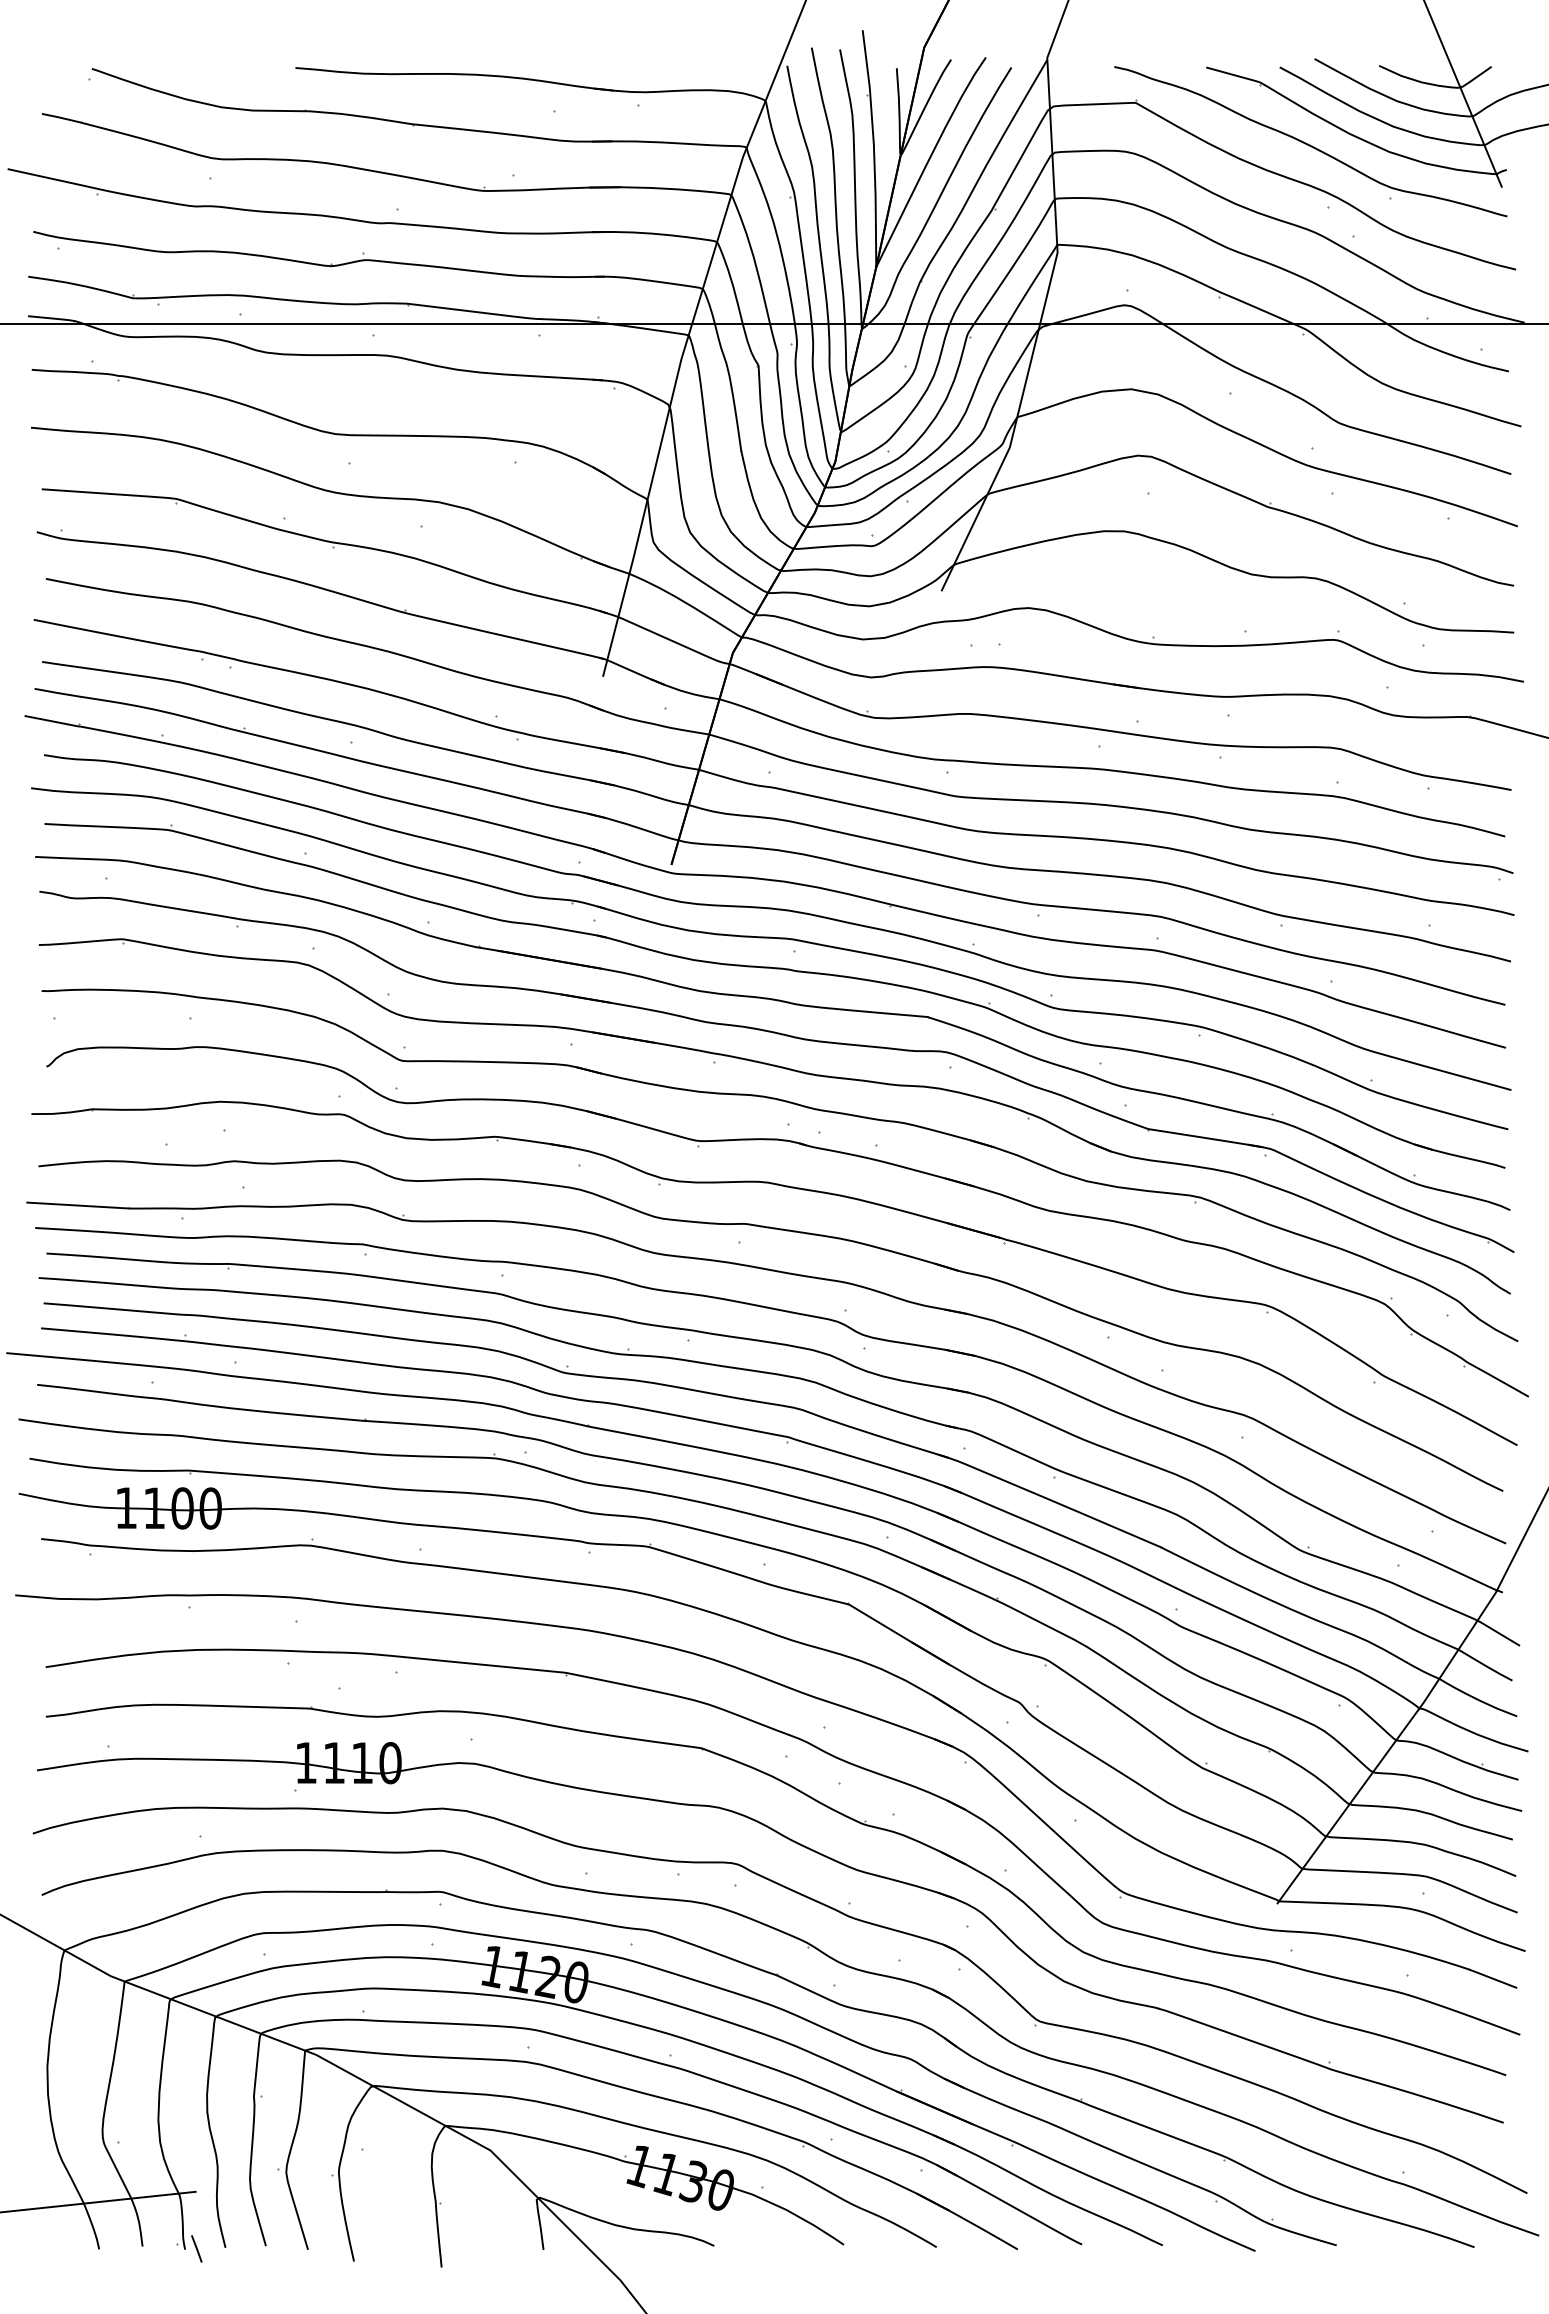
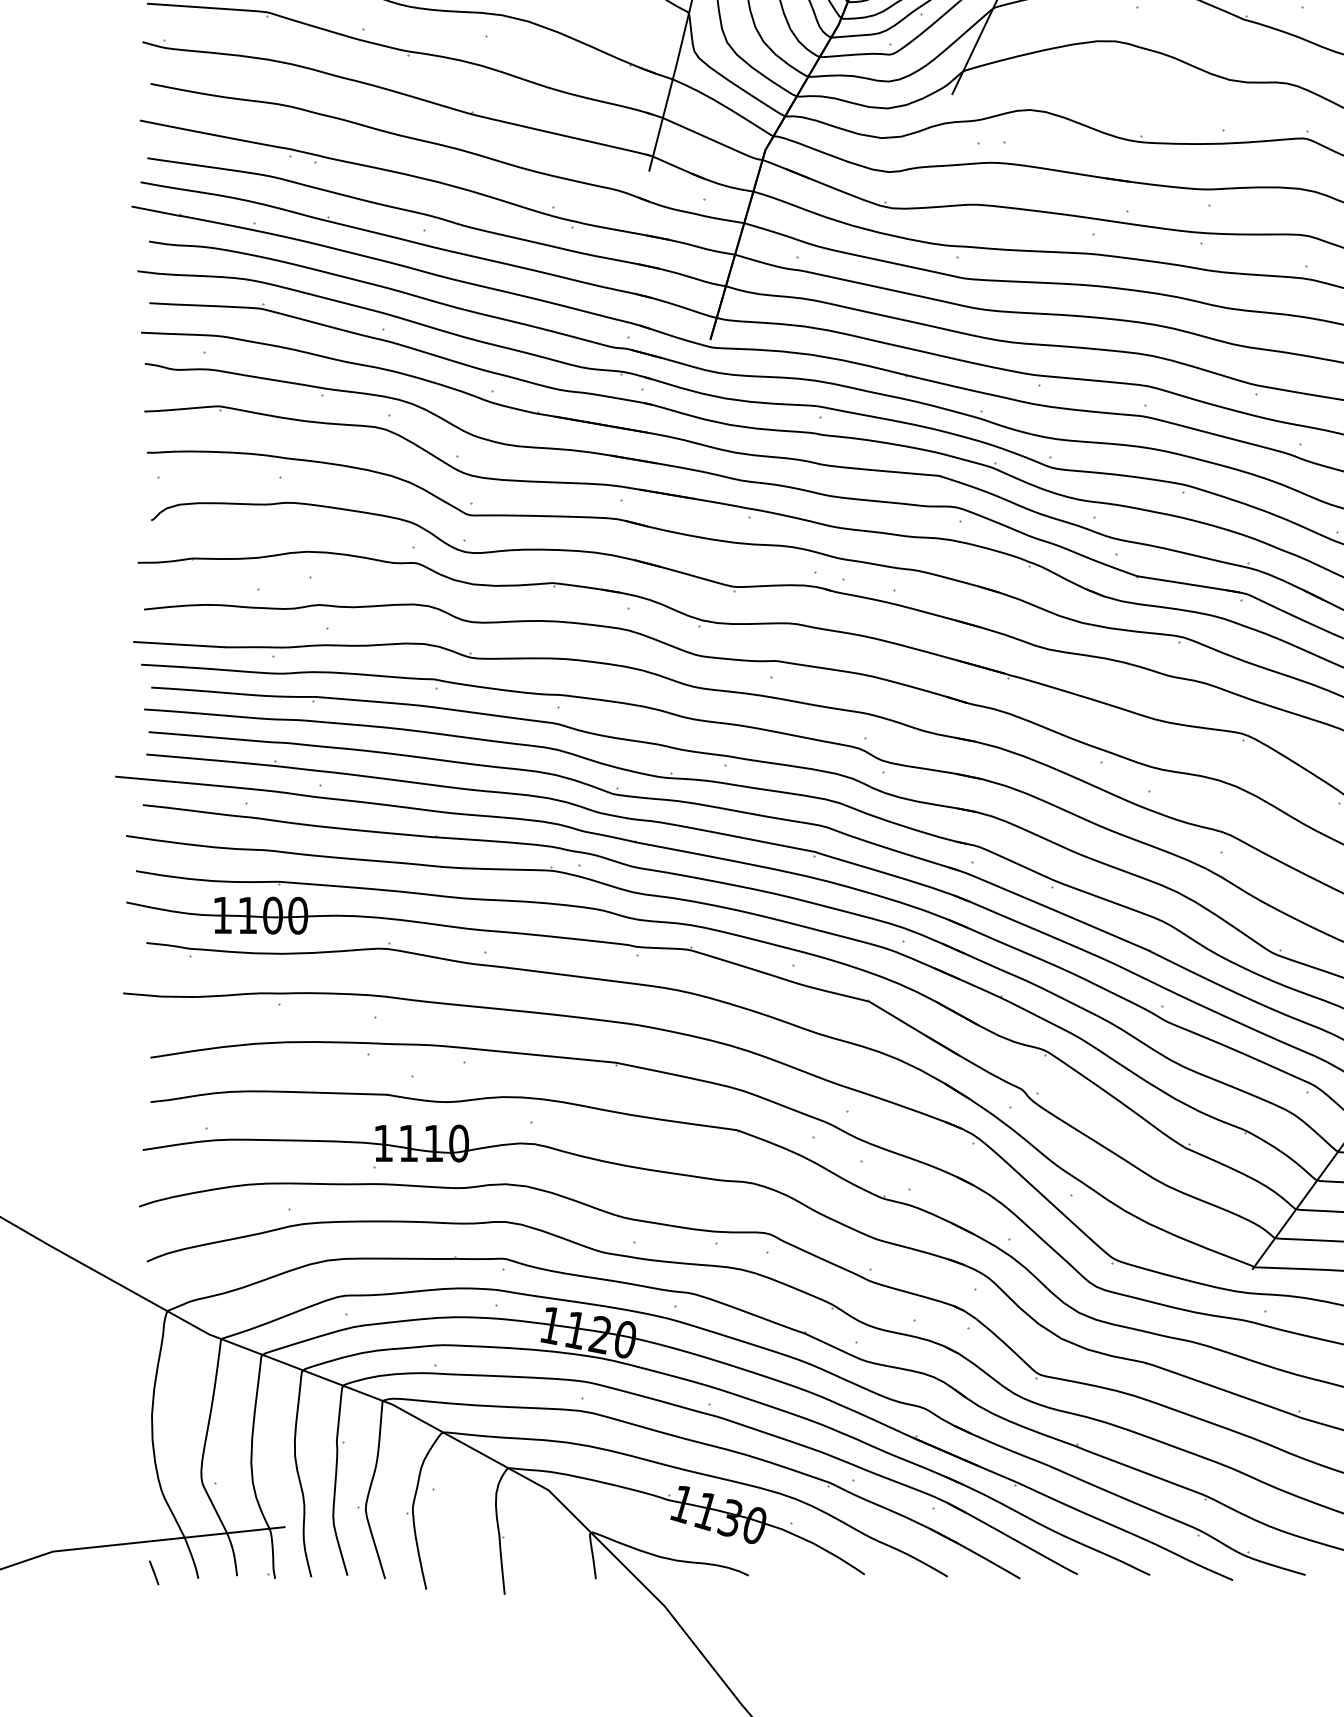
line: (196, 2248) -> (153, 1572), moved

